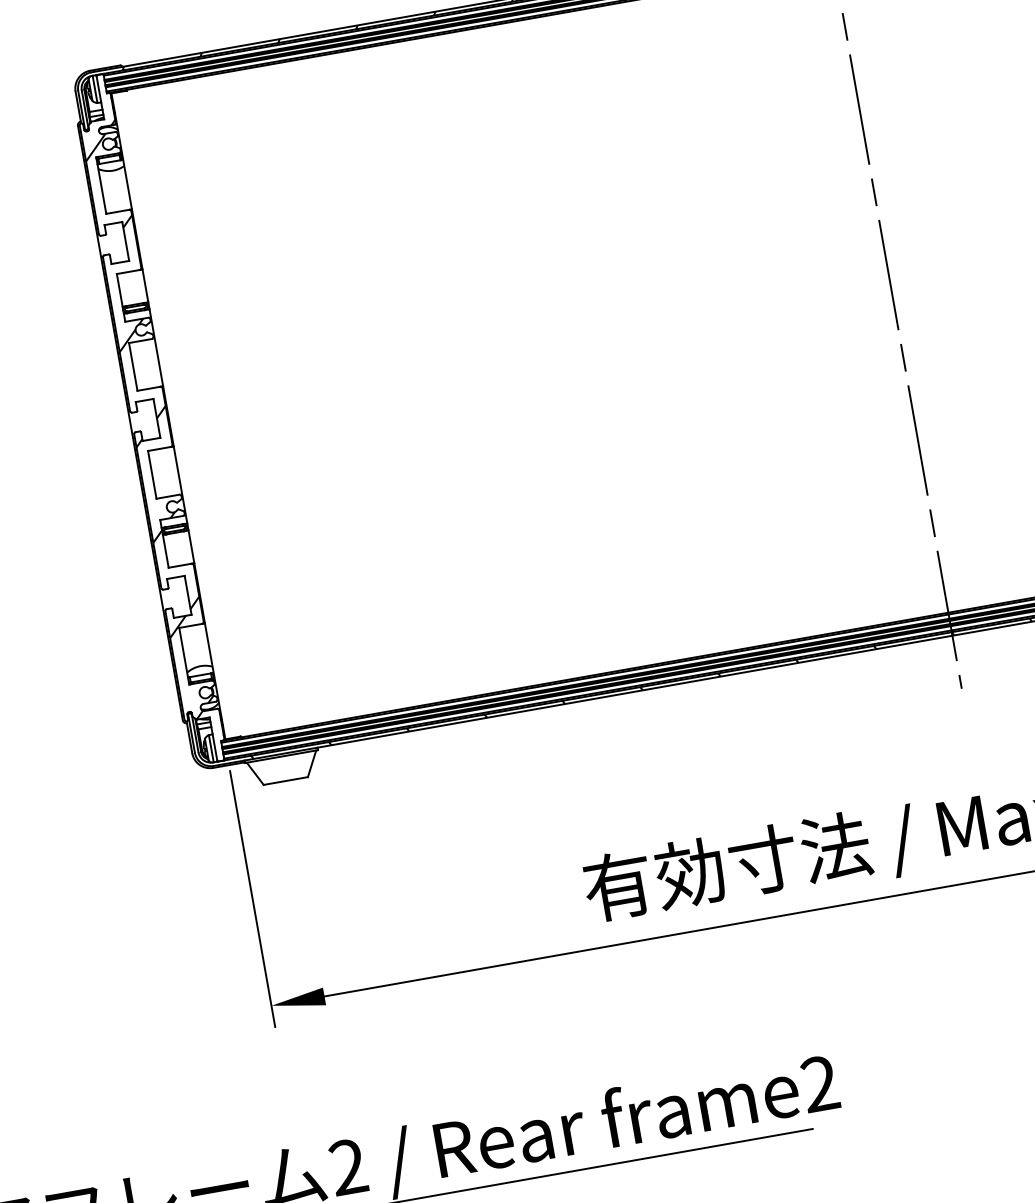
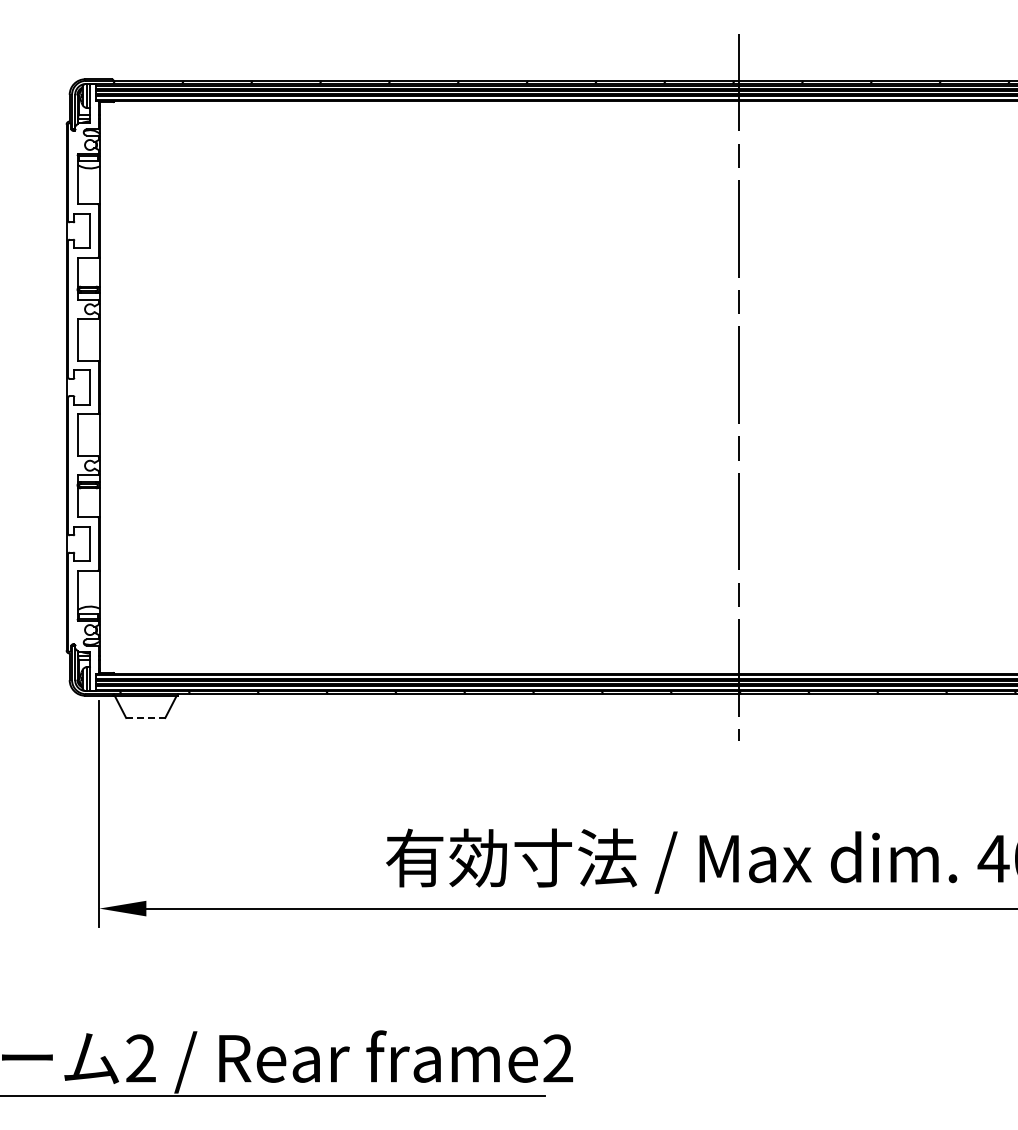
hatch: (149, 420) -> (83, 388), removed
line: (285, 781) -> (145, 718), solid -> dashed

